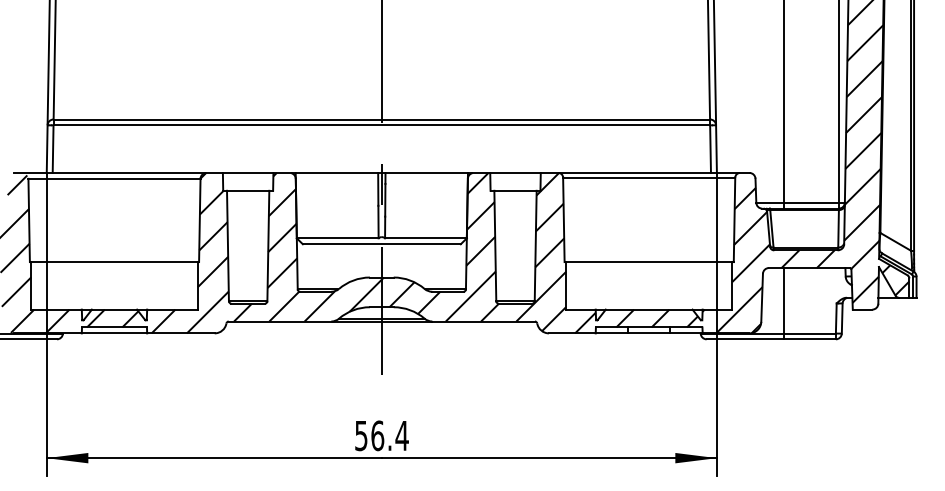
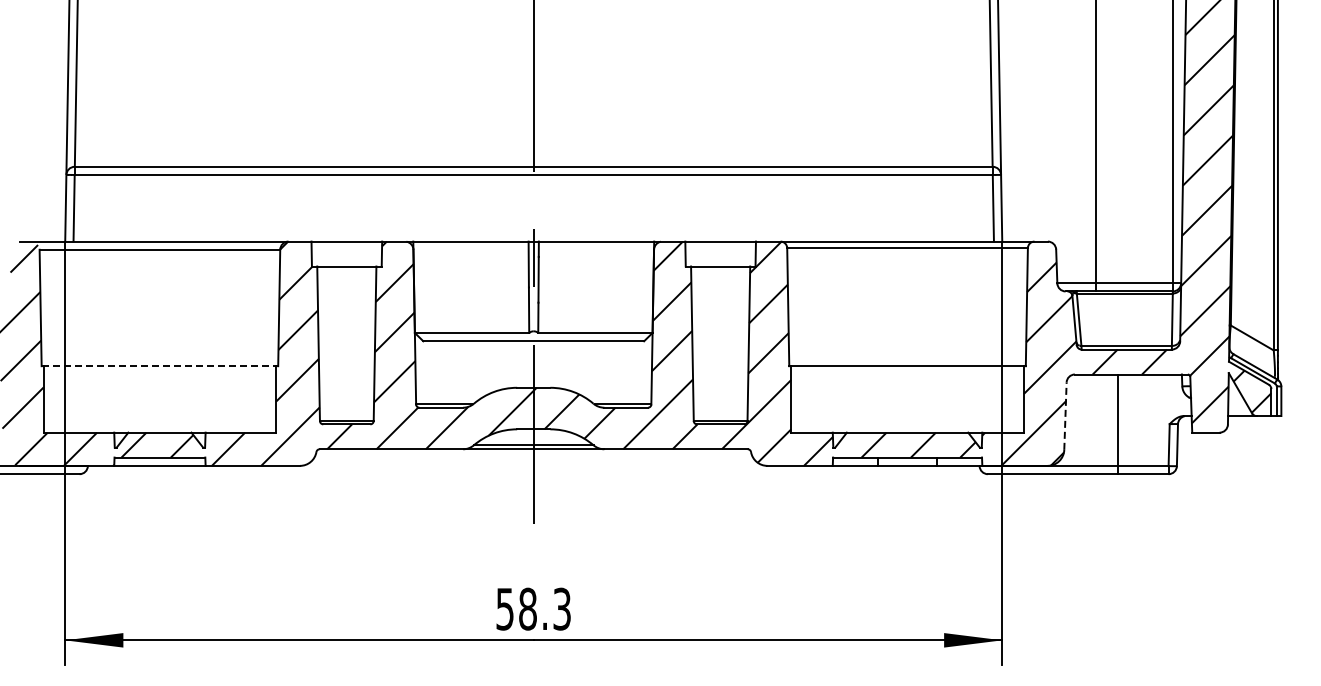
line: (114, 262) -> (160, 366), solid -> dashed
line: (762, 298) -> (1065, 416), solid -> dashed
line: (784, 303) -> (1118, 424), moved
text: (390, 435) -> (545, 608), 56.4 -> 58.3

